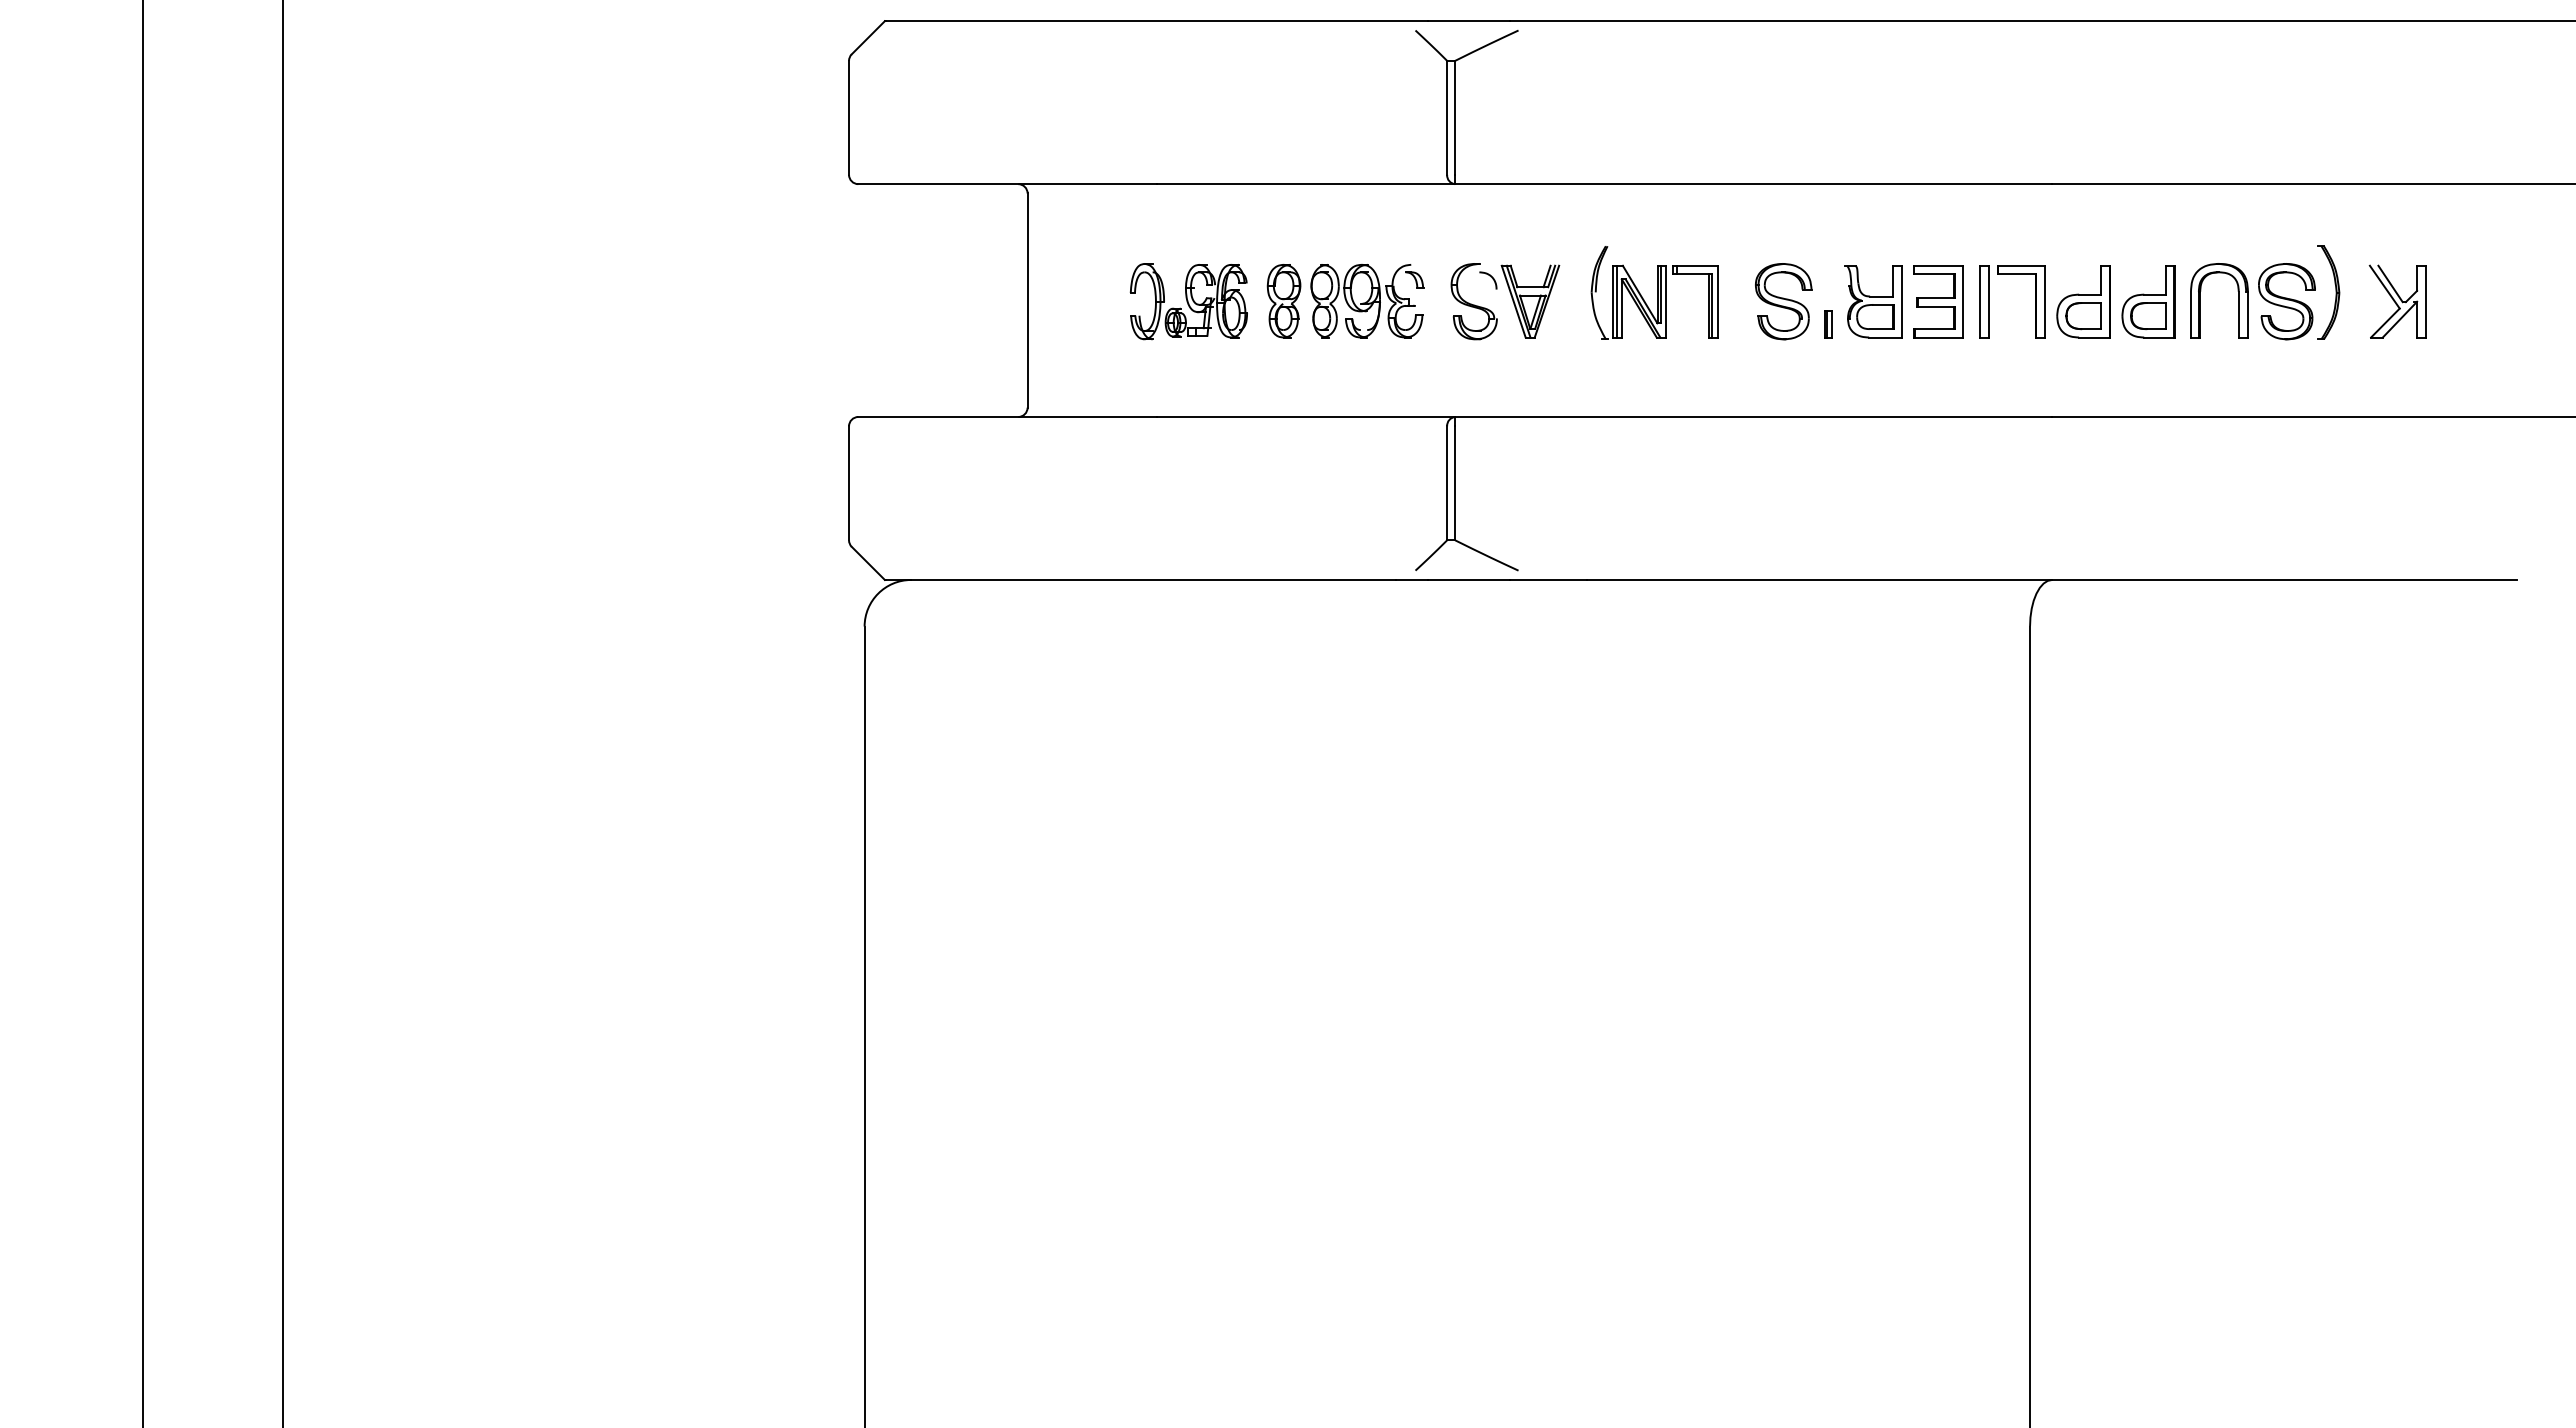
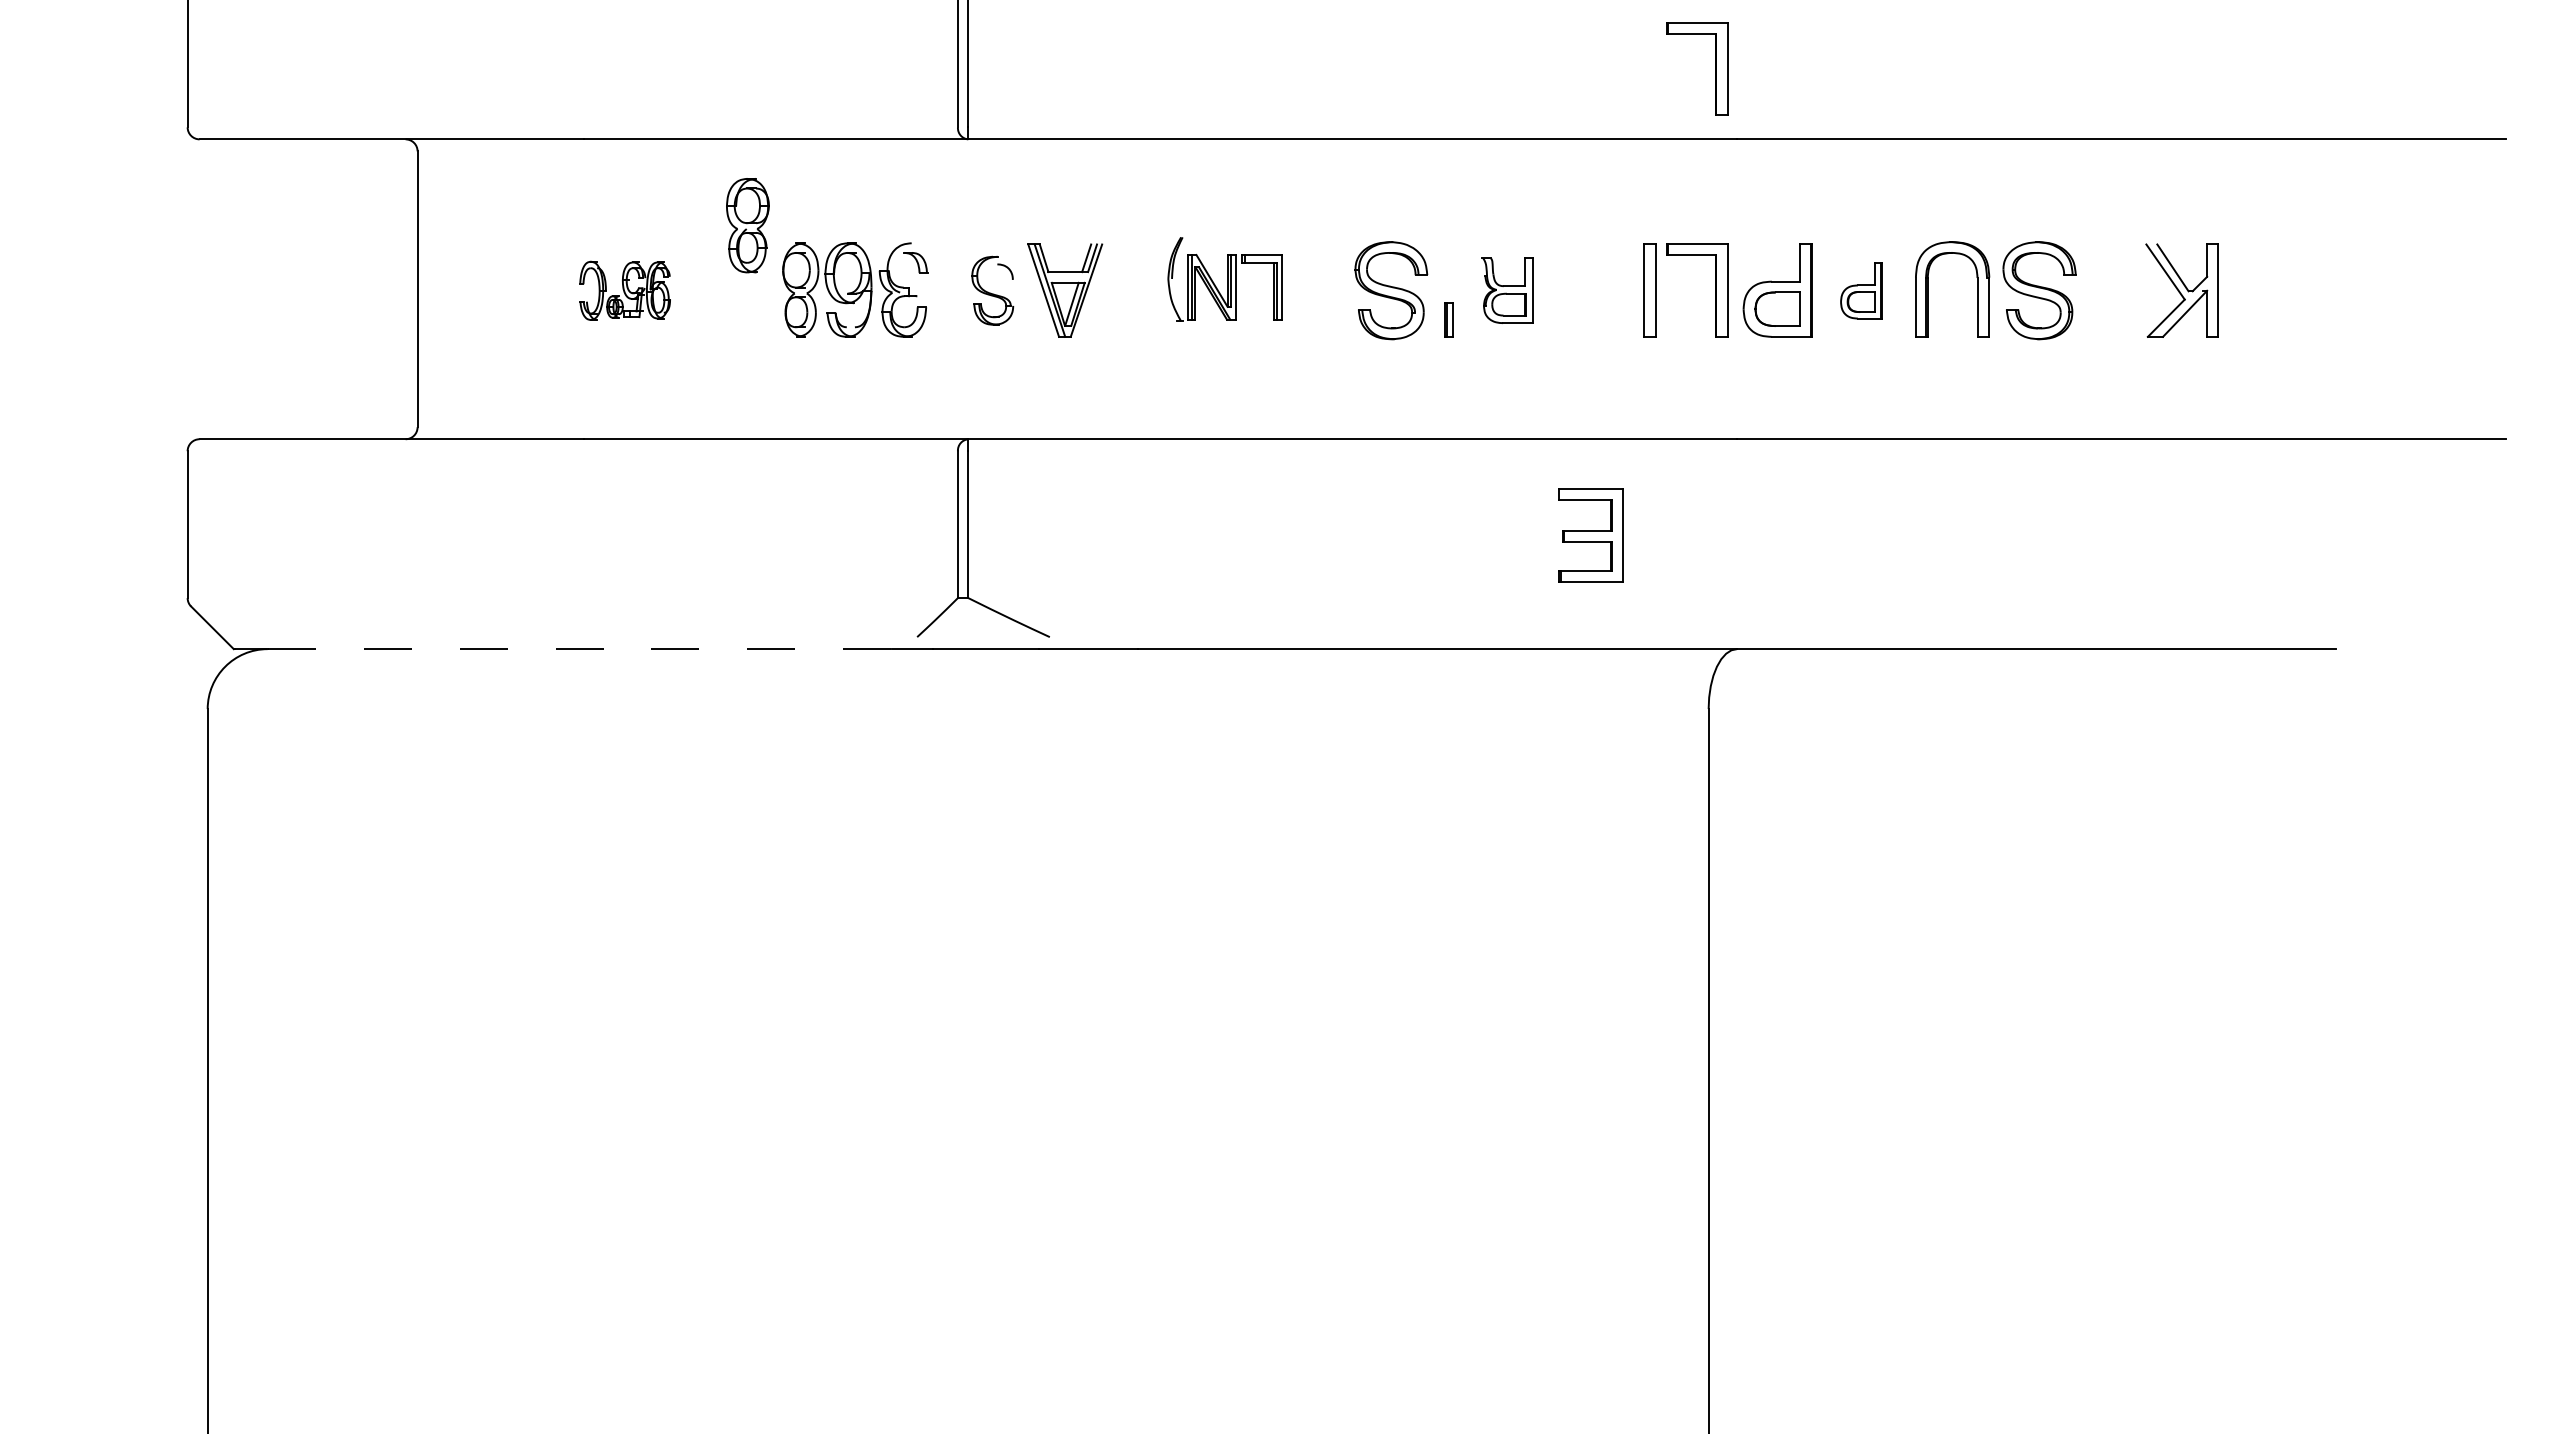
part: (2035, 129) -> (1715, 68), added
part: (1654, 292) -> (1224, 278), size x0.7
part: (2335, 292) -> (2102, 278), removed
part: (1188, 301) -> (624, 290), size x0.6
part: (1283, 301) -> (747, 226), moved
part: (1473, 301) -> (991, 290), size x0.7
part: (1873, 301) -> (1507, 290), size x0.7
part: (1938, 301) -> (1590, 535), moved
part: (2148, 301) -> (1861, 290), size x0.6
line: (1154, 579) -> (581, 648), solid -> dashed

